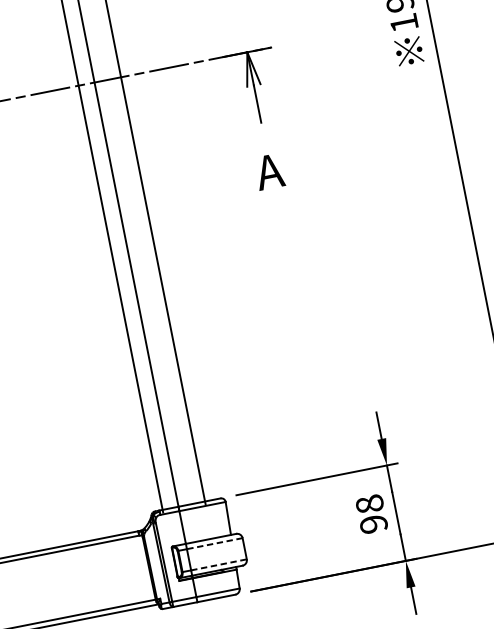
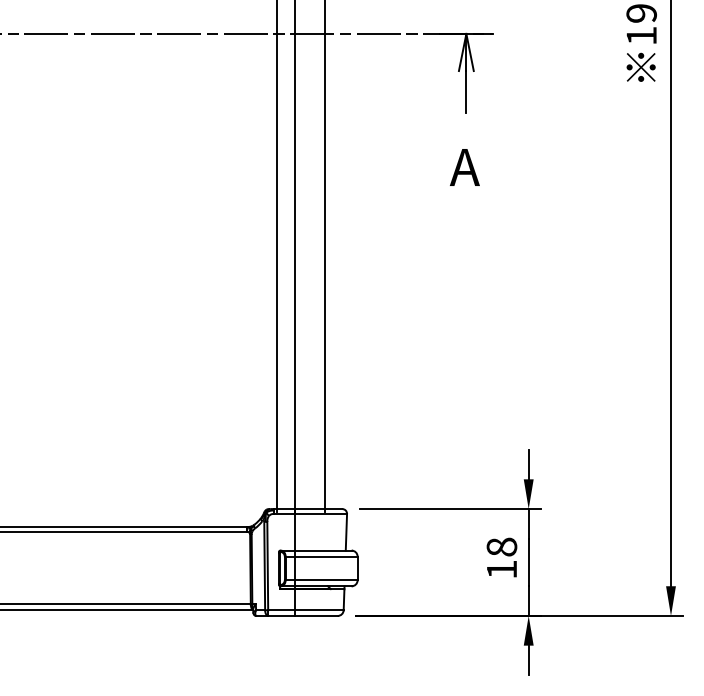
text: (373, 524) -> (501, 569), 98 -> 18
line: (213, 543) -> (325, 556), dashed -> solid
line: (219, 565) -> (326, 580), dashed -> solid

